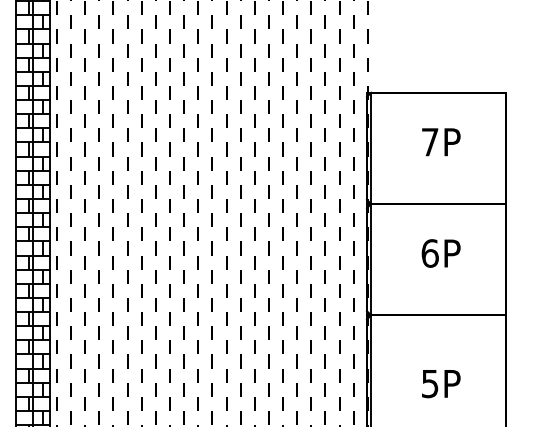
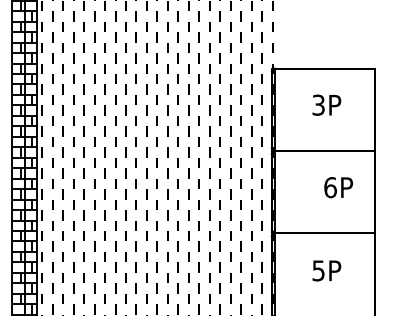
text: (430, 141) -> (318, 104), 7P -> 3P
text: (440, 253) -> (338, 187), moved
text: (441, 384) -> (327, 271), moved

